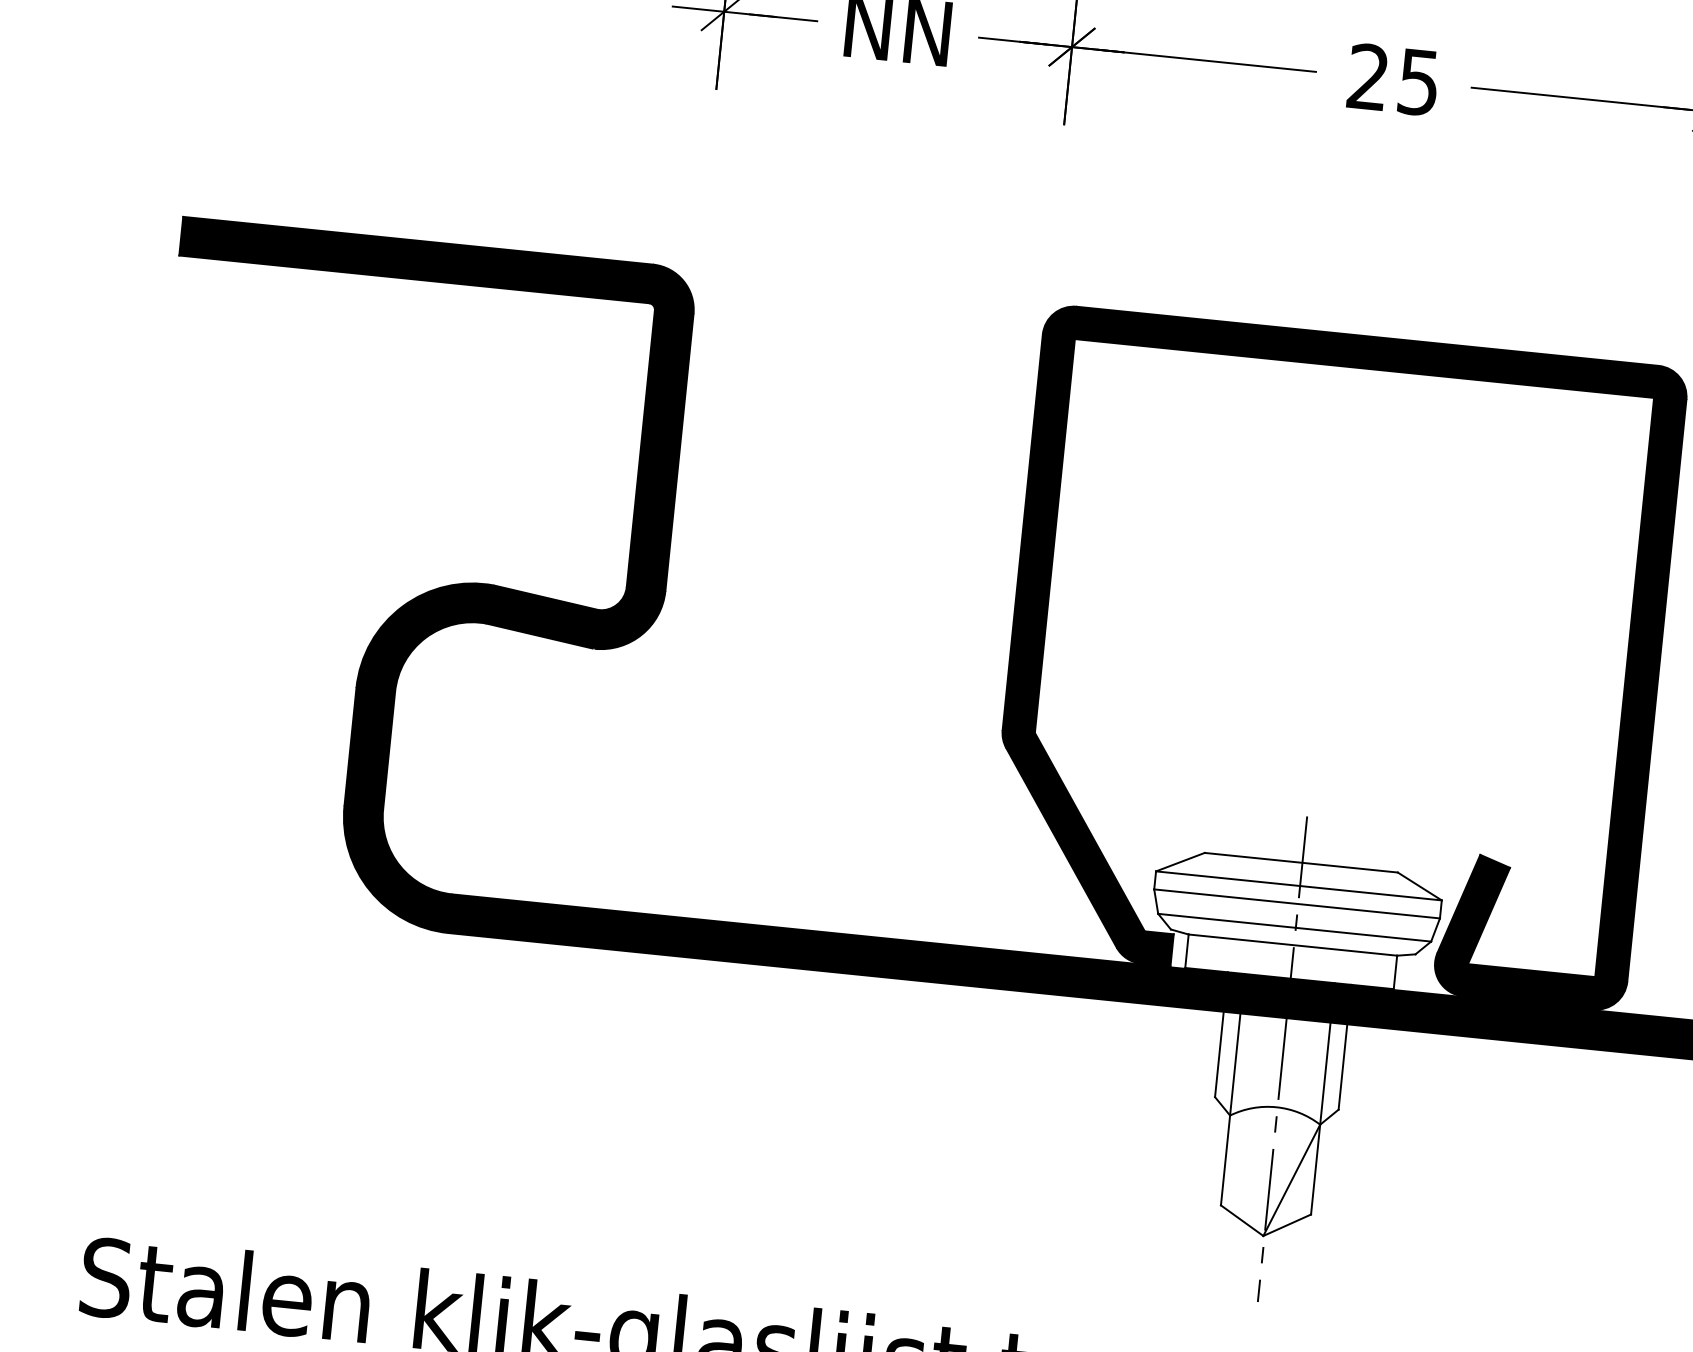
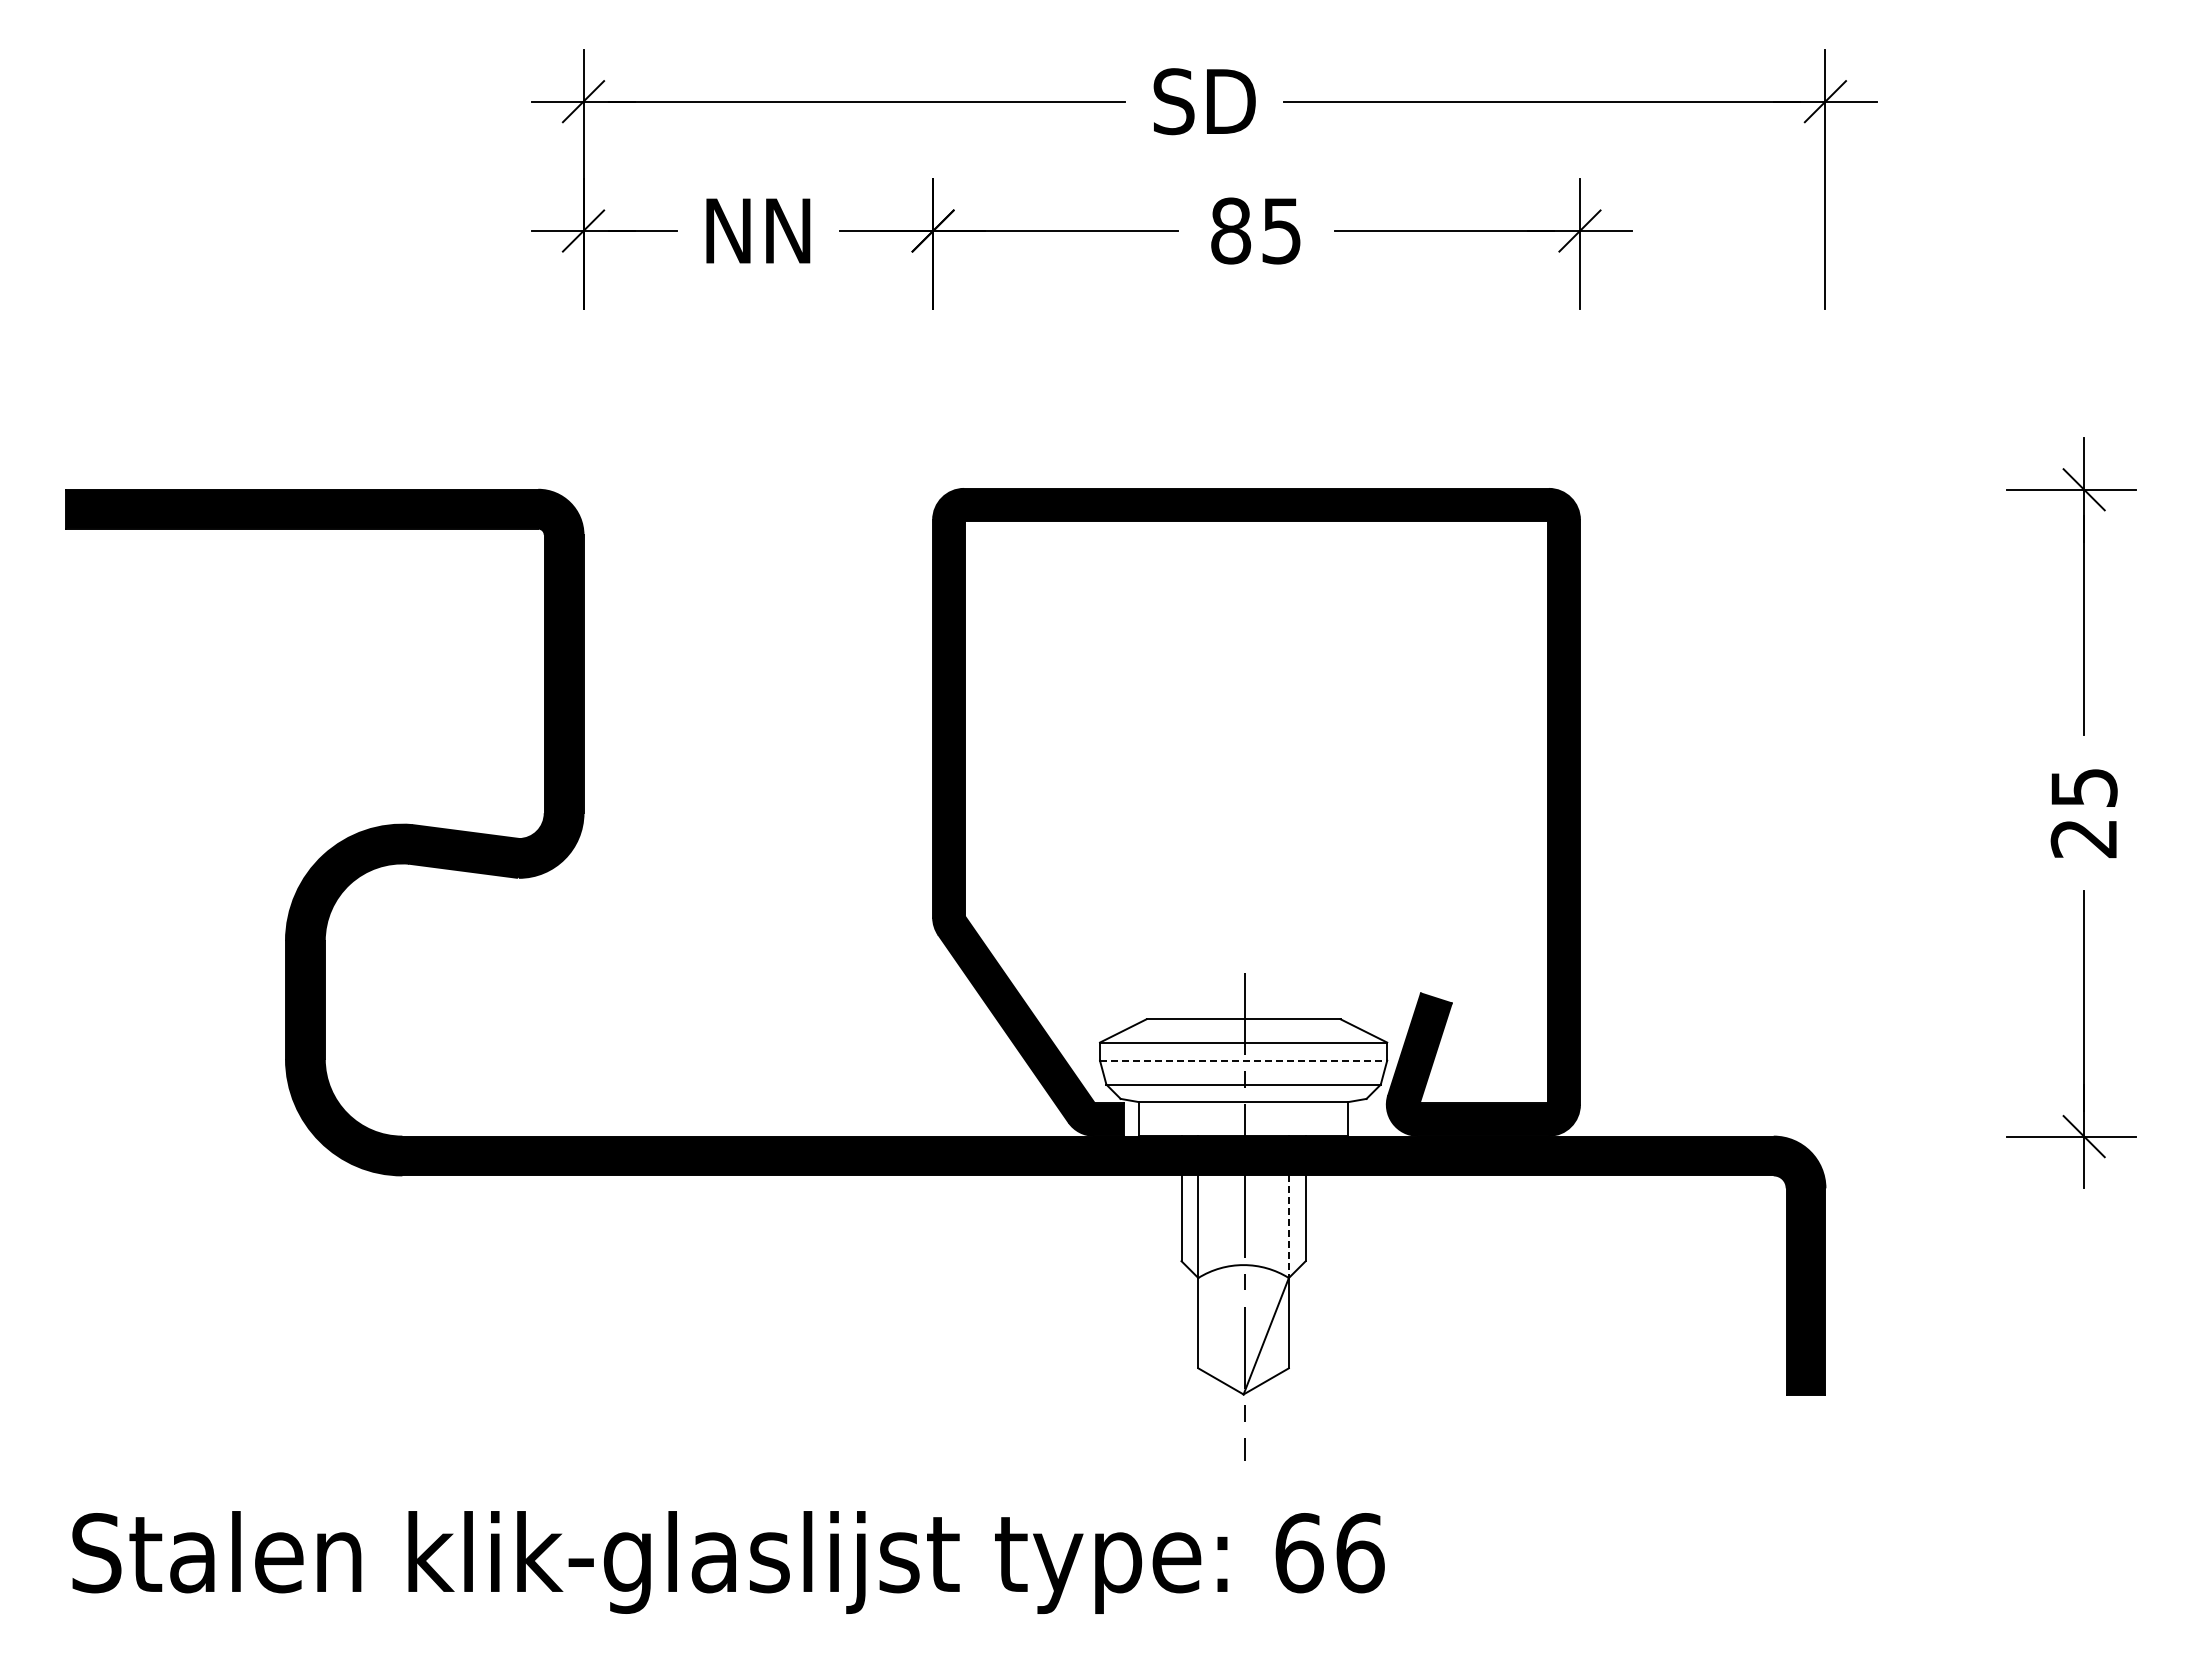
text: (1368, 76) -> (1231, 230), 25 -> 85
line: (1297, 903) -> (1243, 1060), solid -> dashed
line: (1324, 1074) -> (1288, 1227), solid -> dashed

